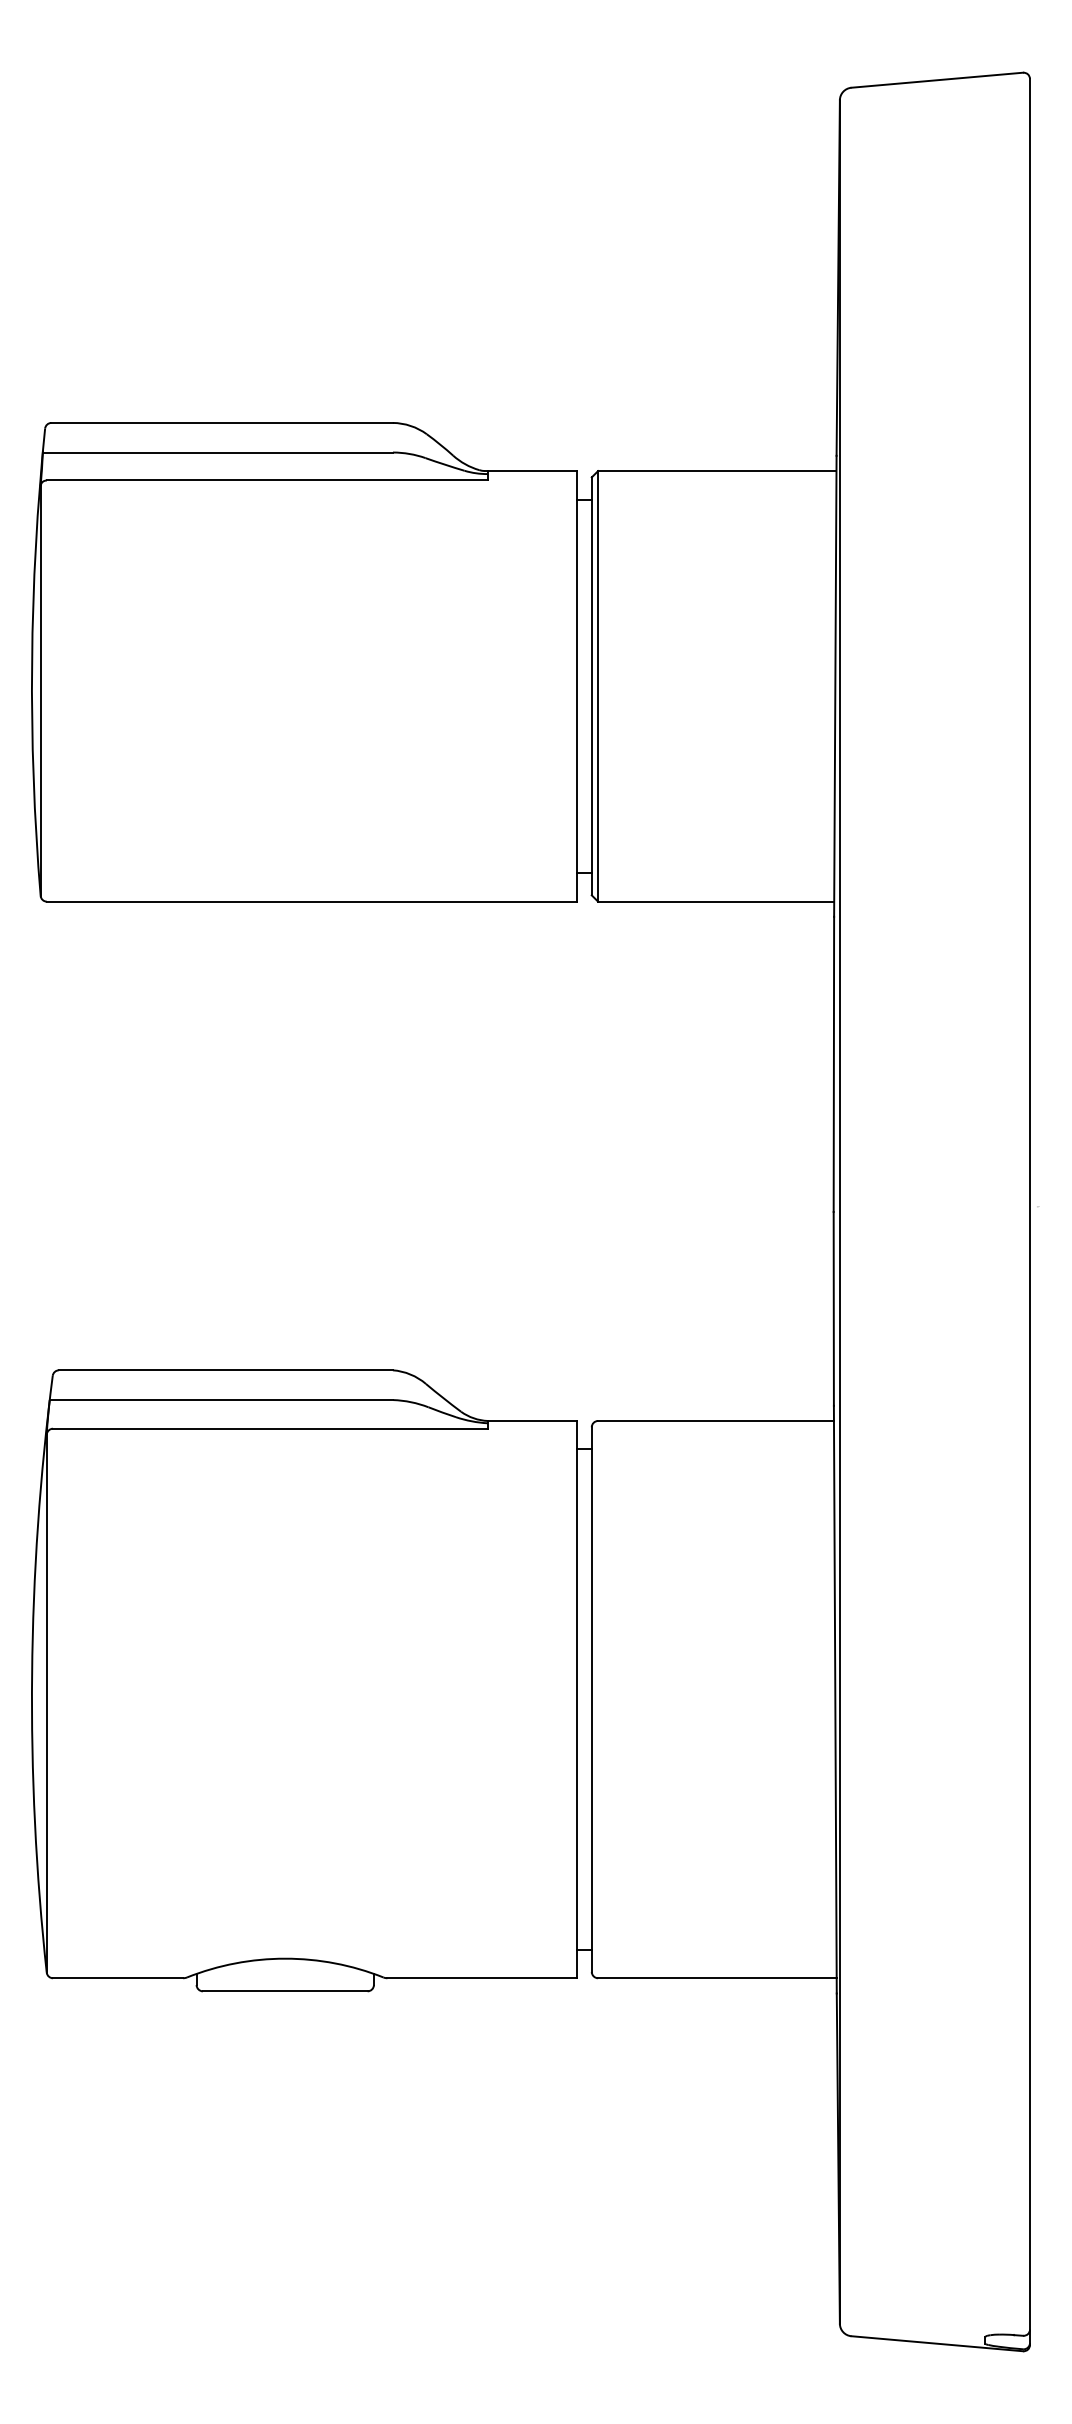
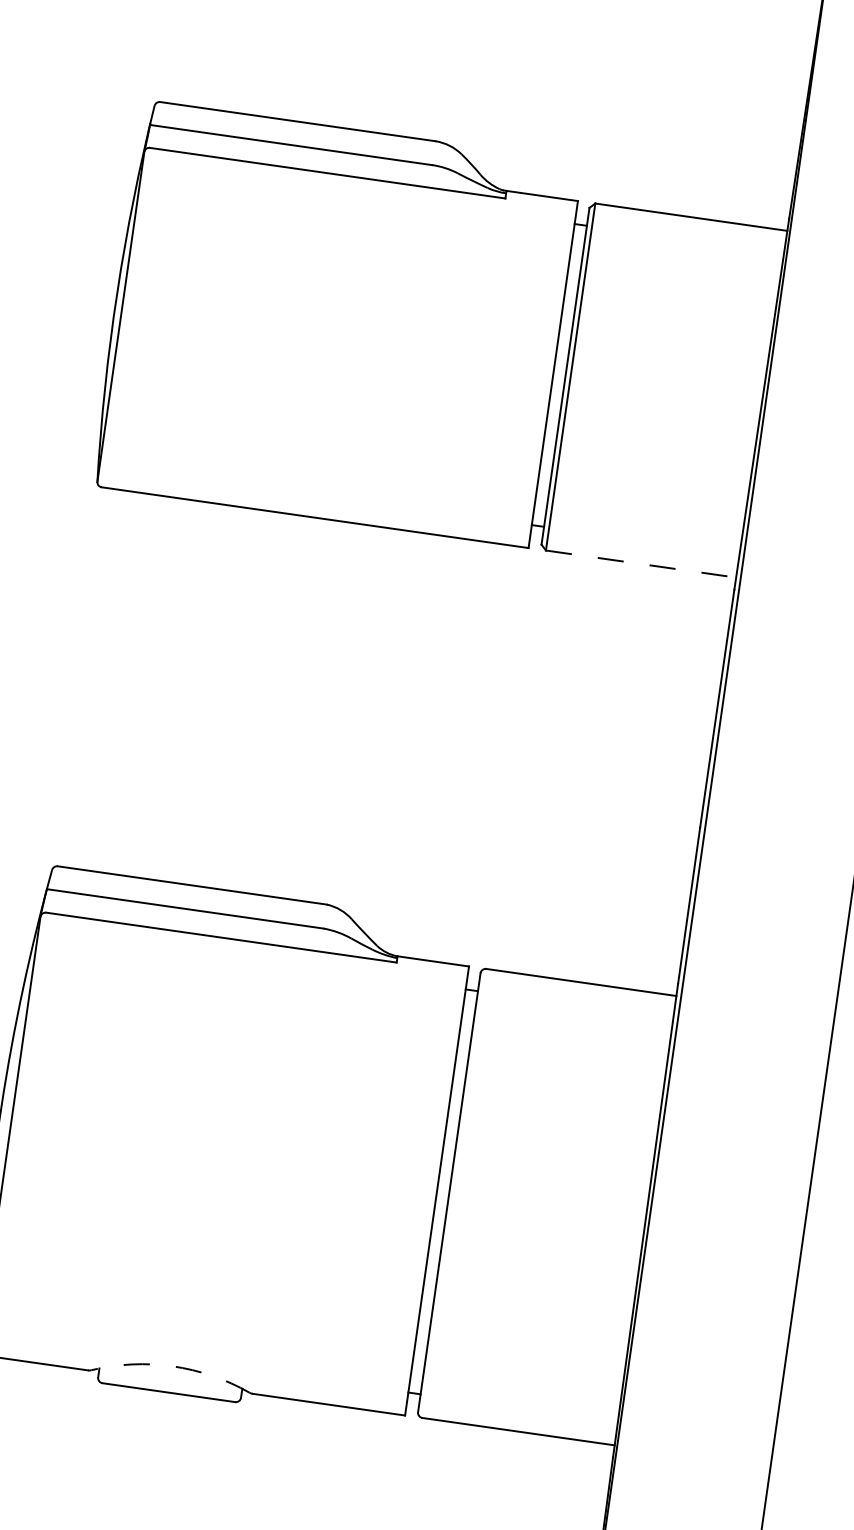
line: (716, 901) -> (641, 563), solid -> dashed
arc: (285, 1958) -> (172, 1366), solid -> dashed

